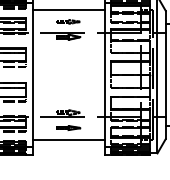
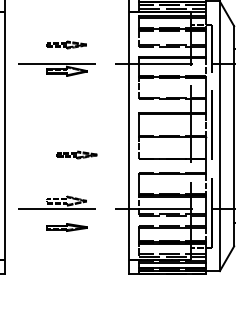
line: (68, 10) -> (66, 25), removed
part: (74, 85) -> (77, 154), added
line: (68, 139) -> (66, 247), removed

